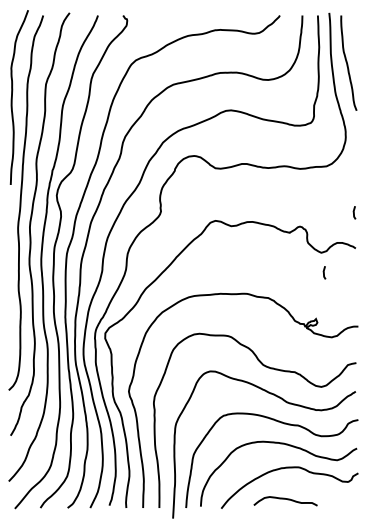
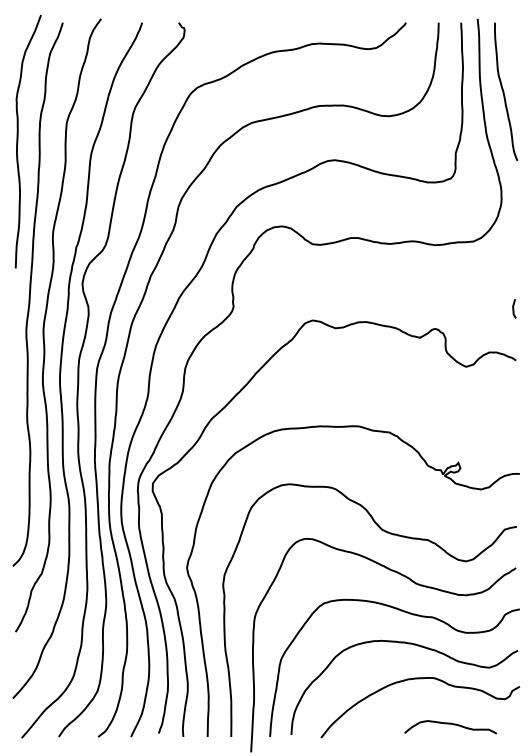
line: (324, 272) -> (470, 395), removed
curve: (285, 499) -> (450, 724), moved

